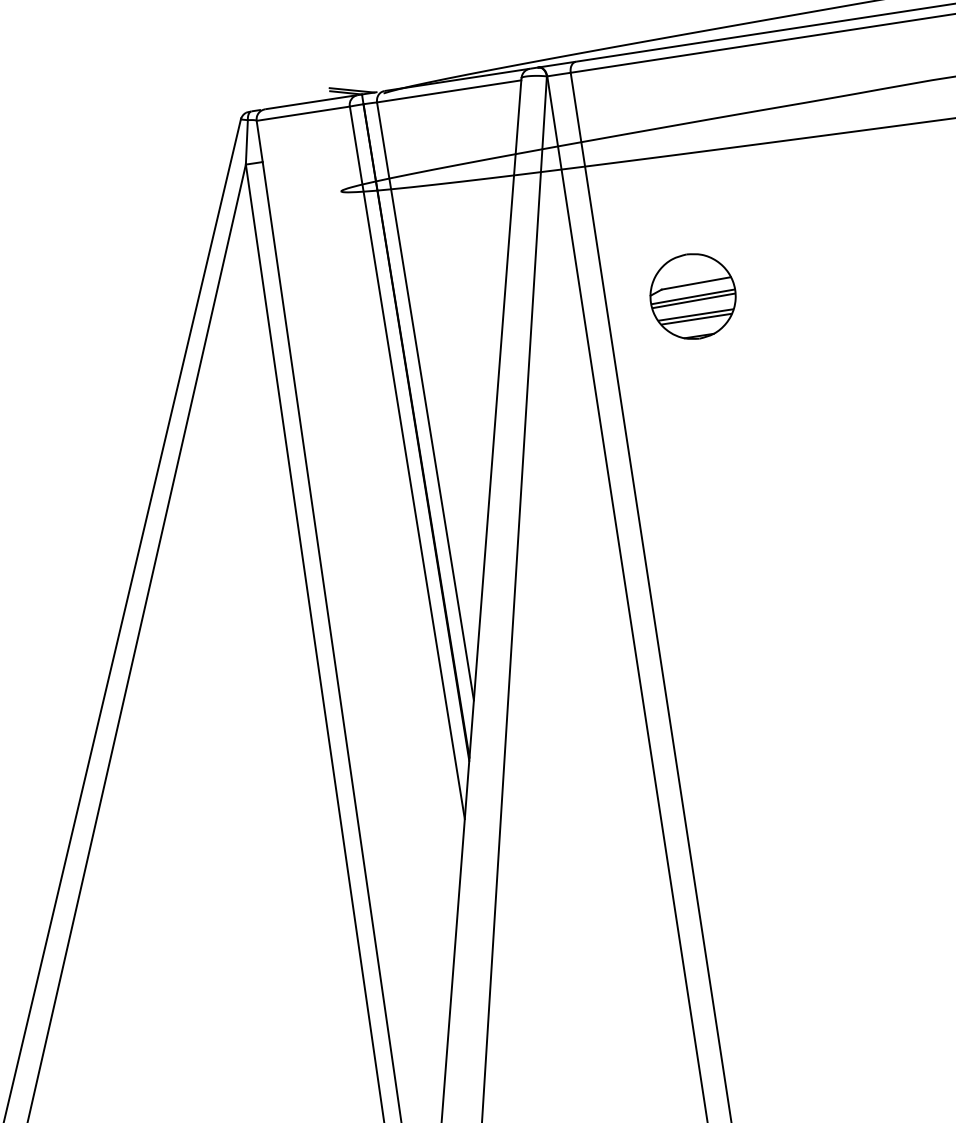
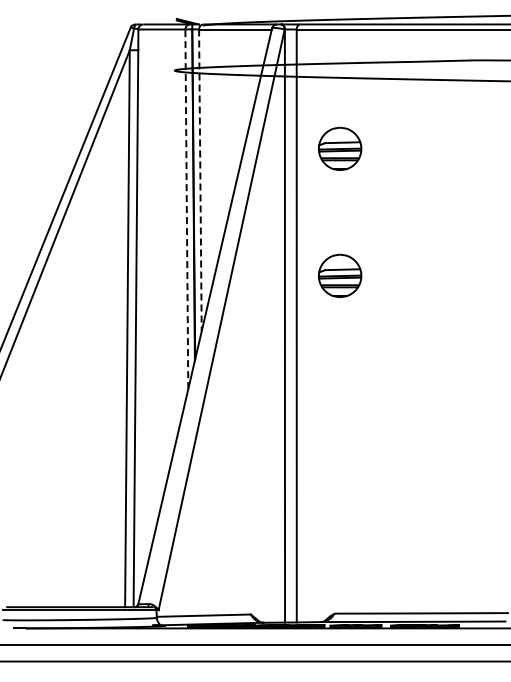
line: (425, 401) -> (200, 180), solid -> dashed
line: (406, 463) -> (186, 209), solid -> dashed
part: (732, 547) -> (340, 275), added

